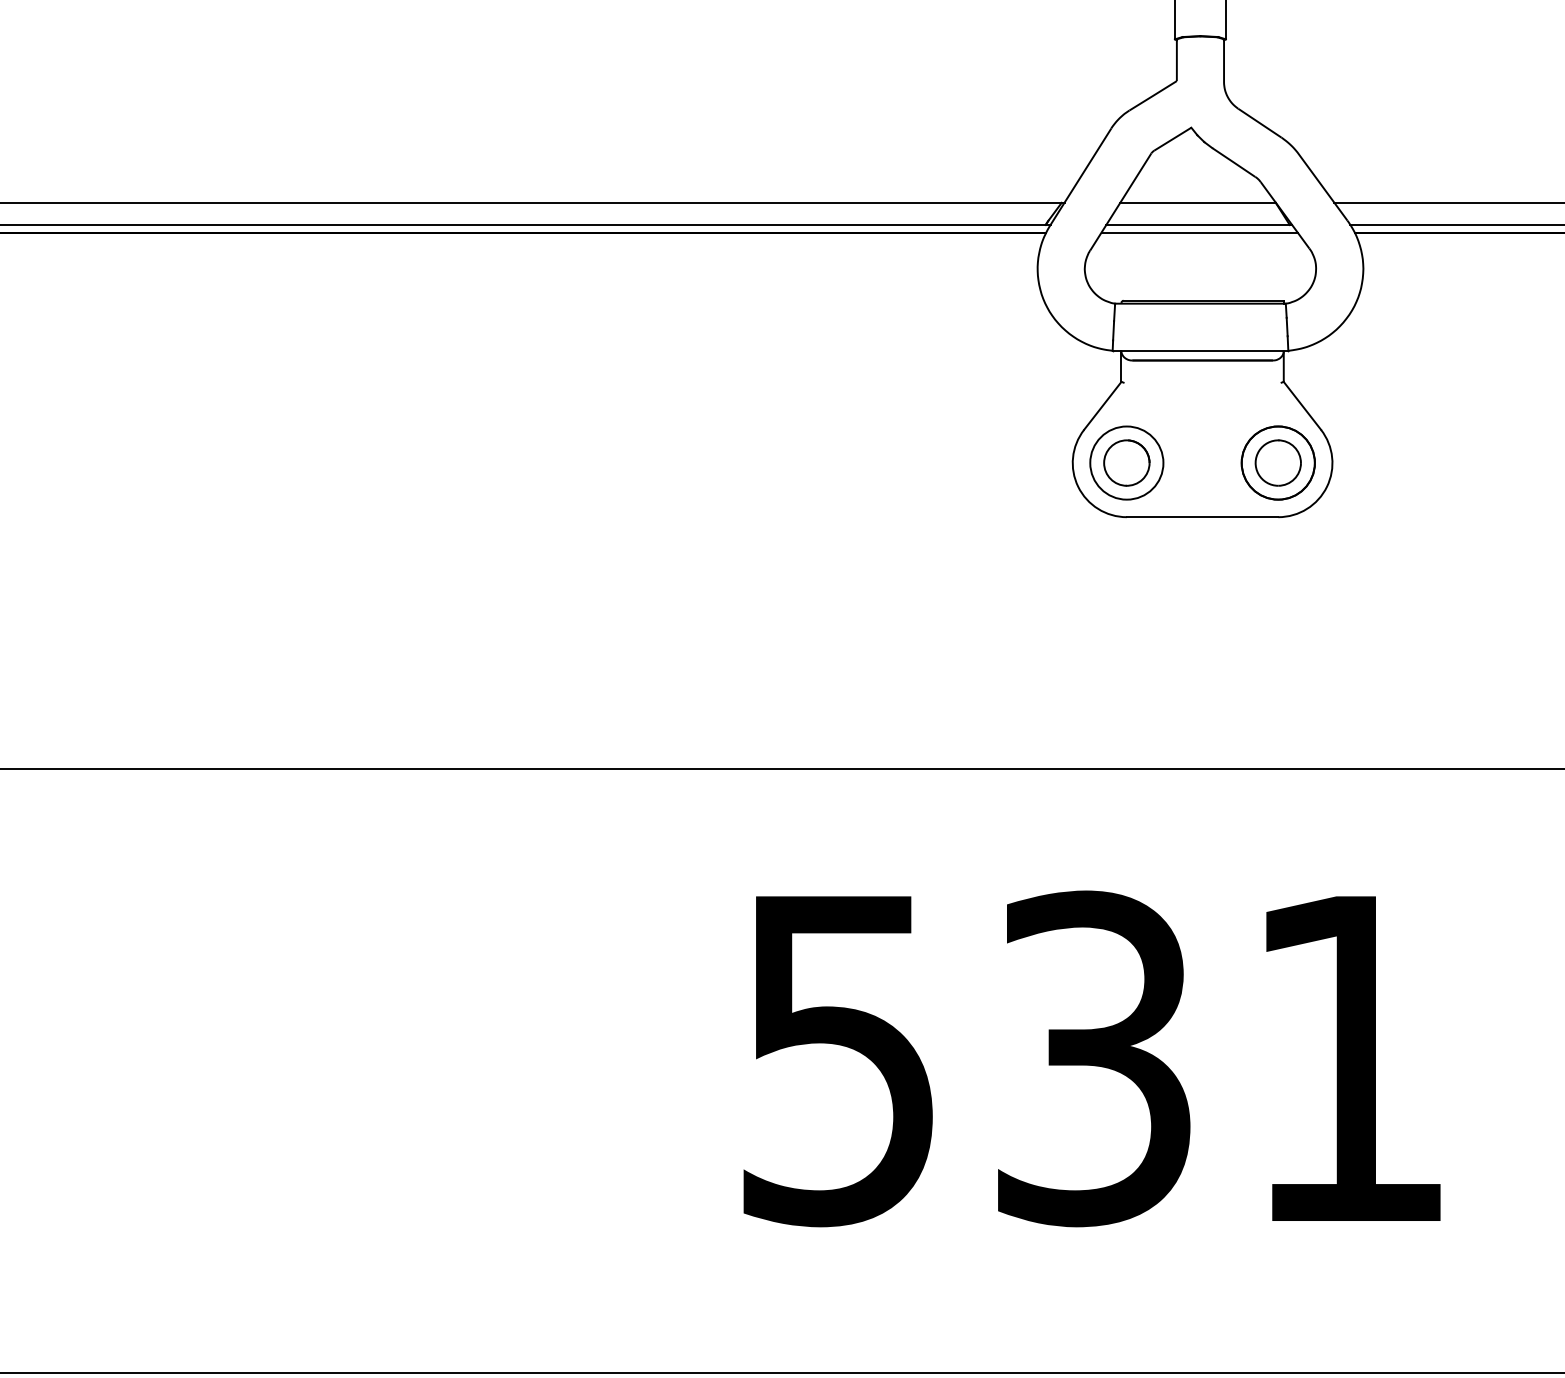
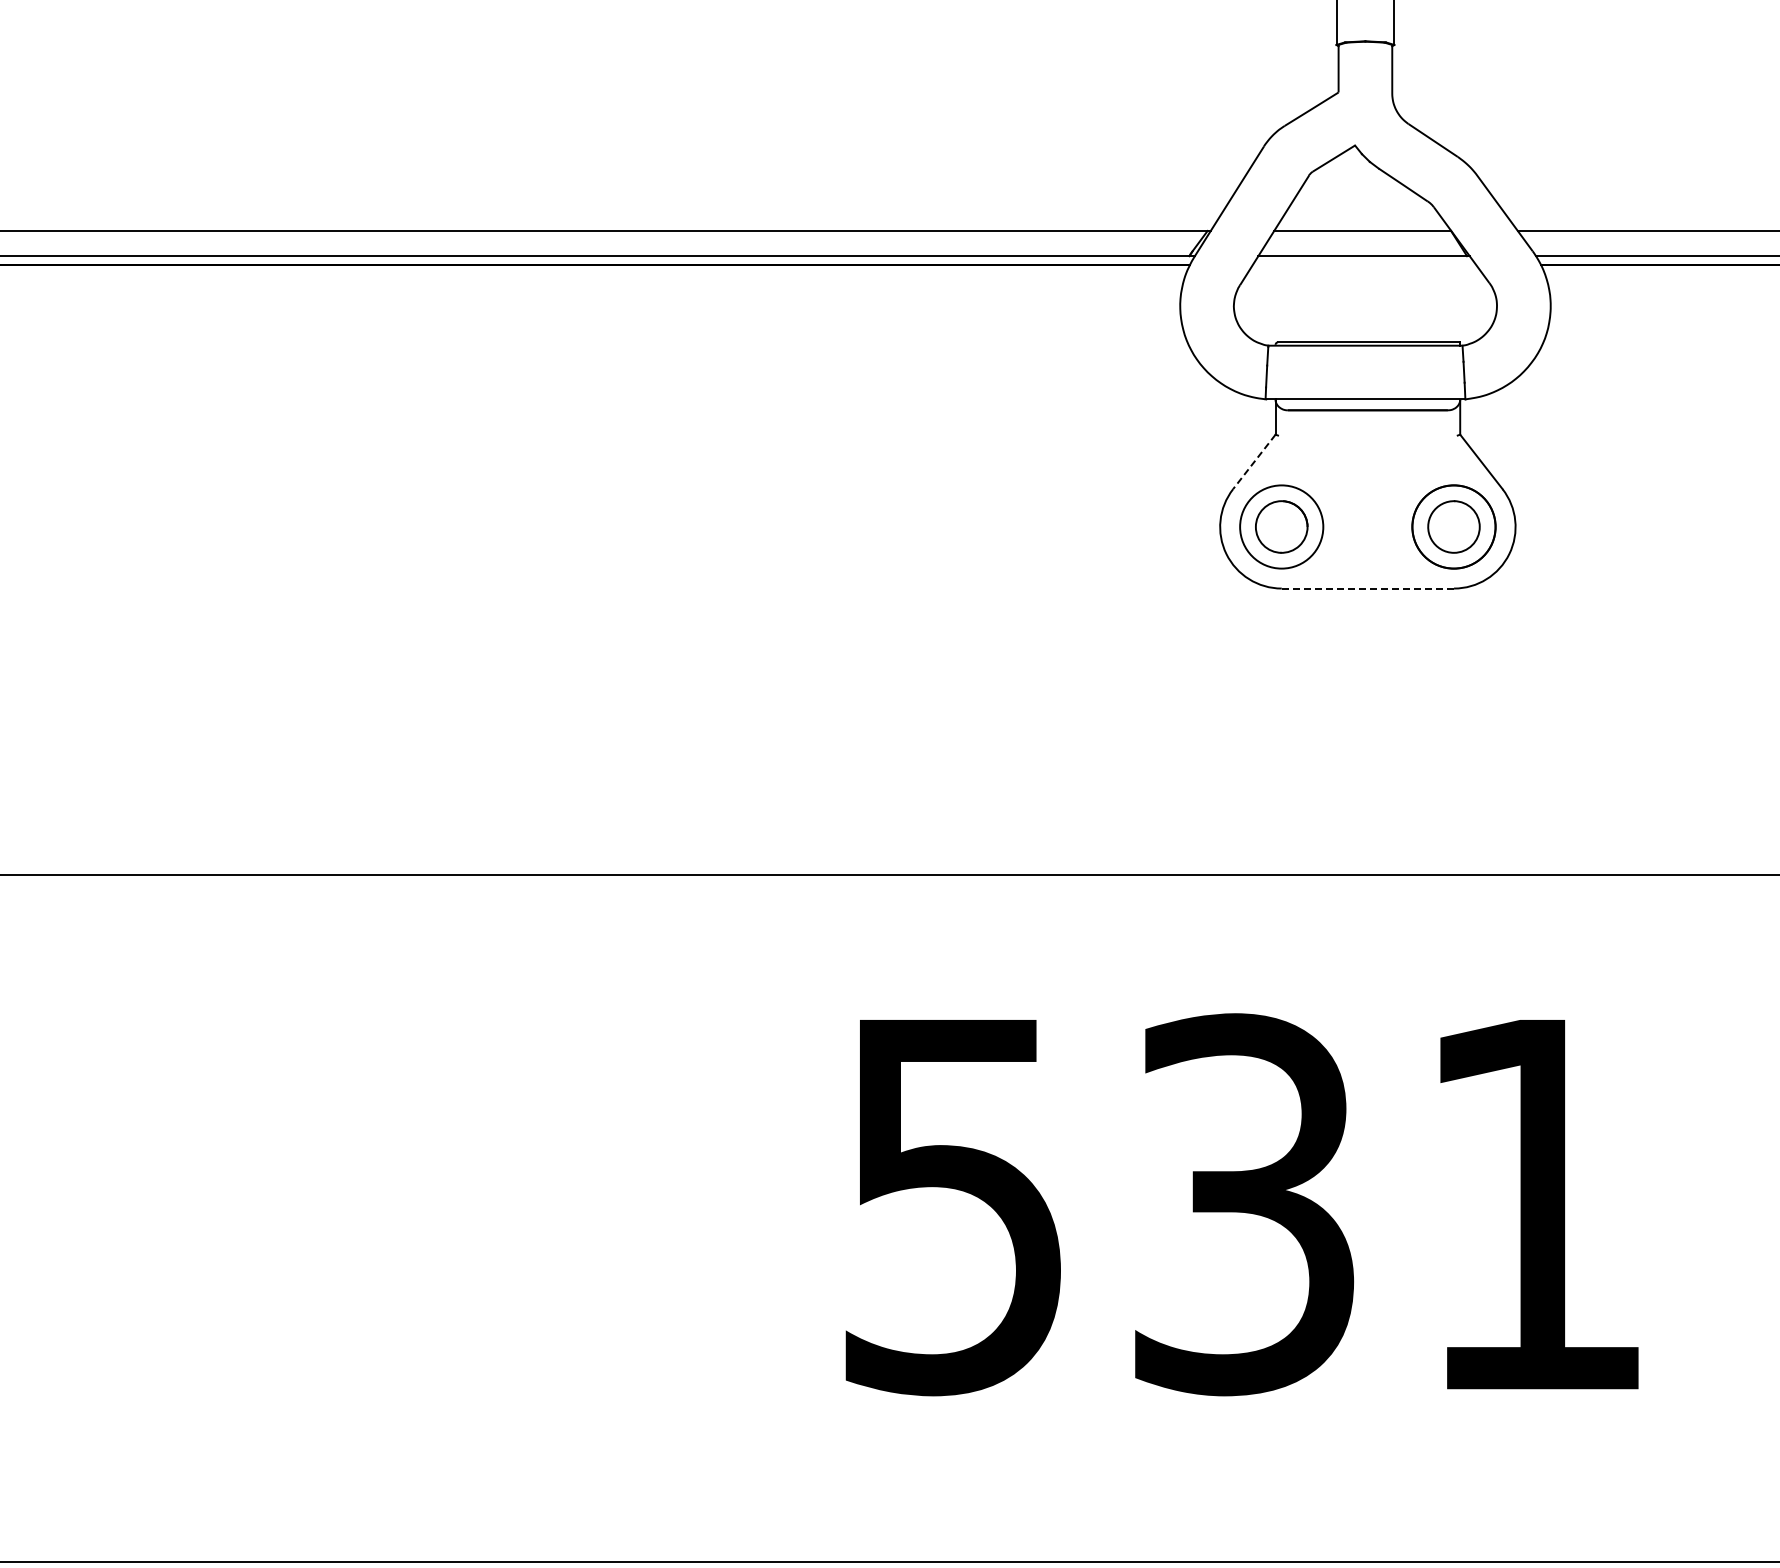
line: (1199, 232) -> (1364, 264), removed
line: (1102, 405) -> (1254, 461), solid -> dashed
line: (1203, 517) -> (1368, 588), solid -> dashed

